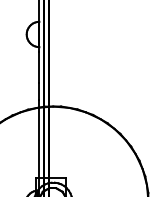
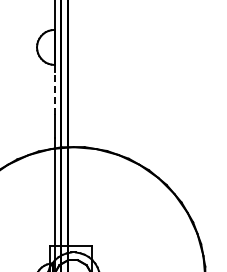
line: (39, 67) -> (54, 93), solid -> dashed

